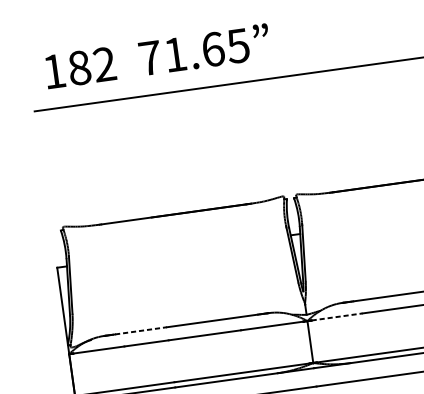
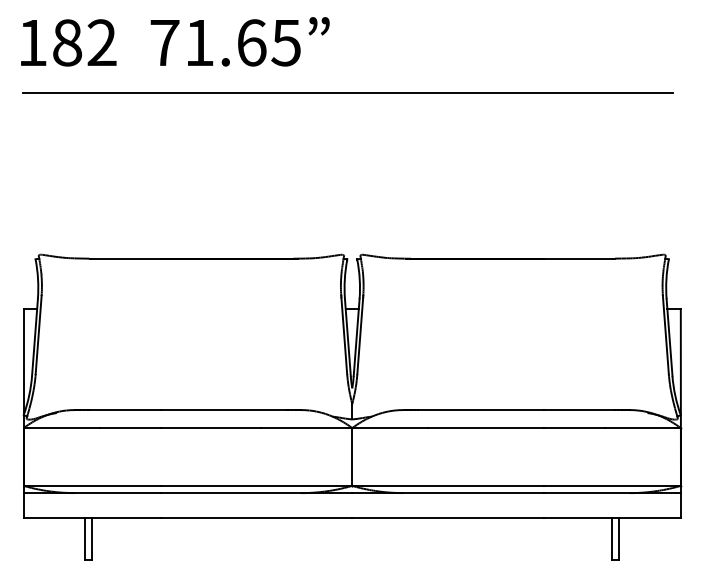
text: (157, 56) -> (175, 41), moved
line: (337, 317) -> (393, 428), dashed -> solid
line: (141, 331) -> (125, 410), dashed -> solid

